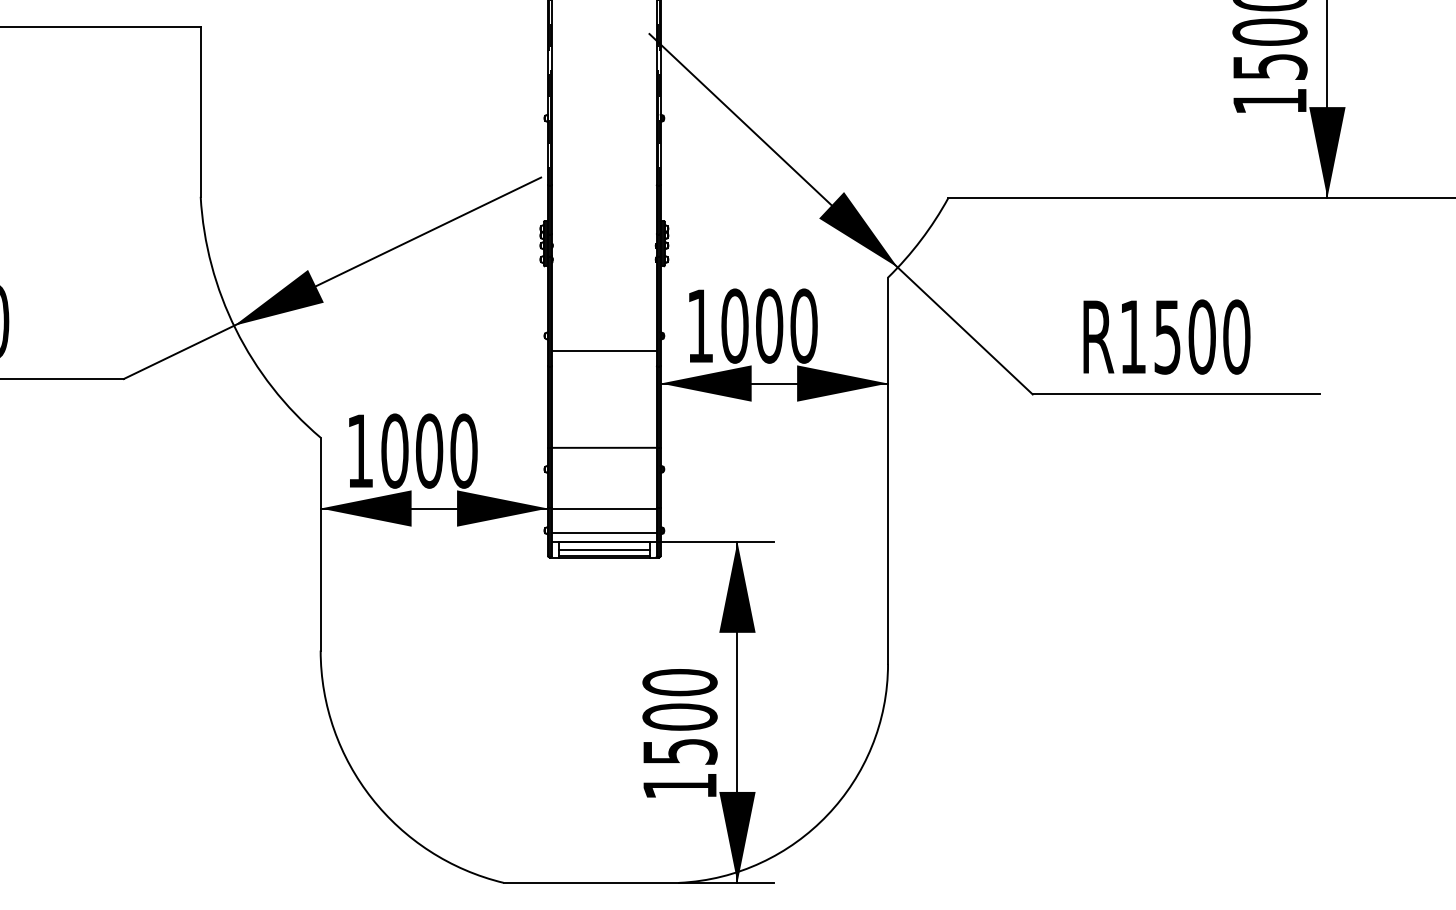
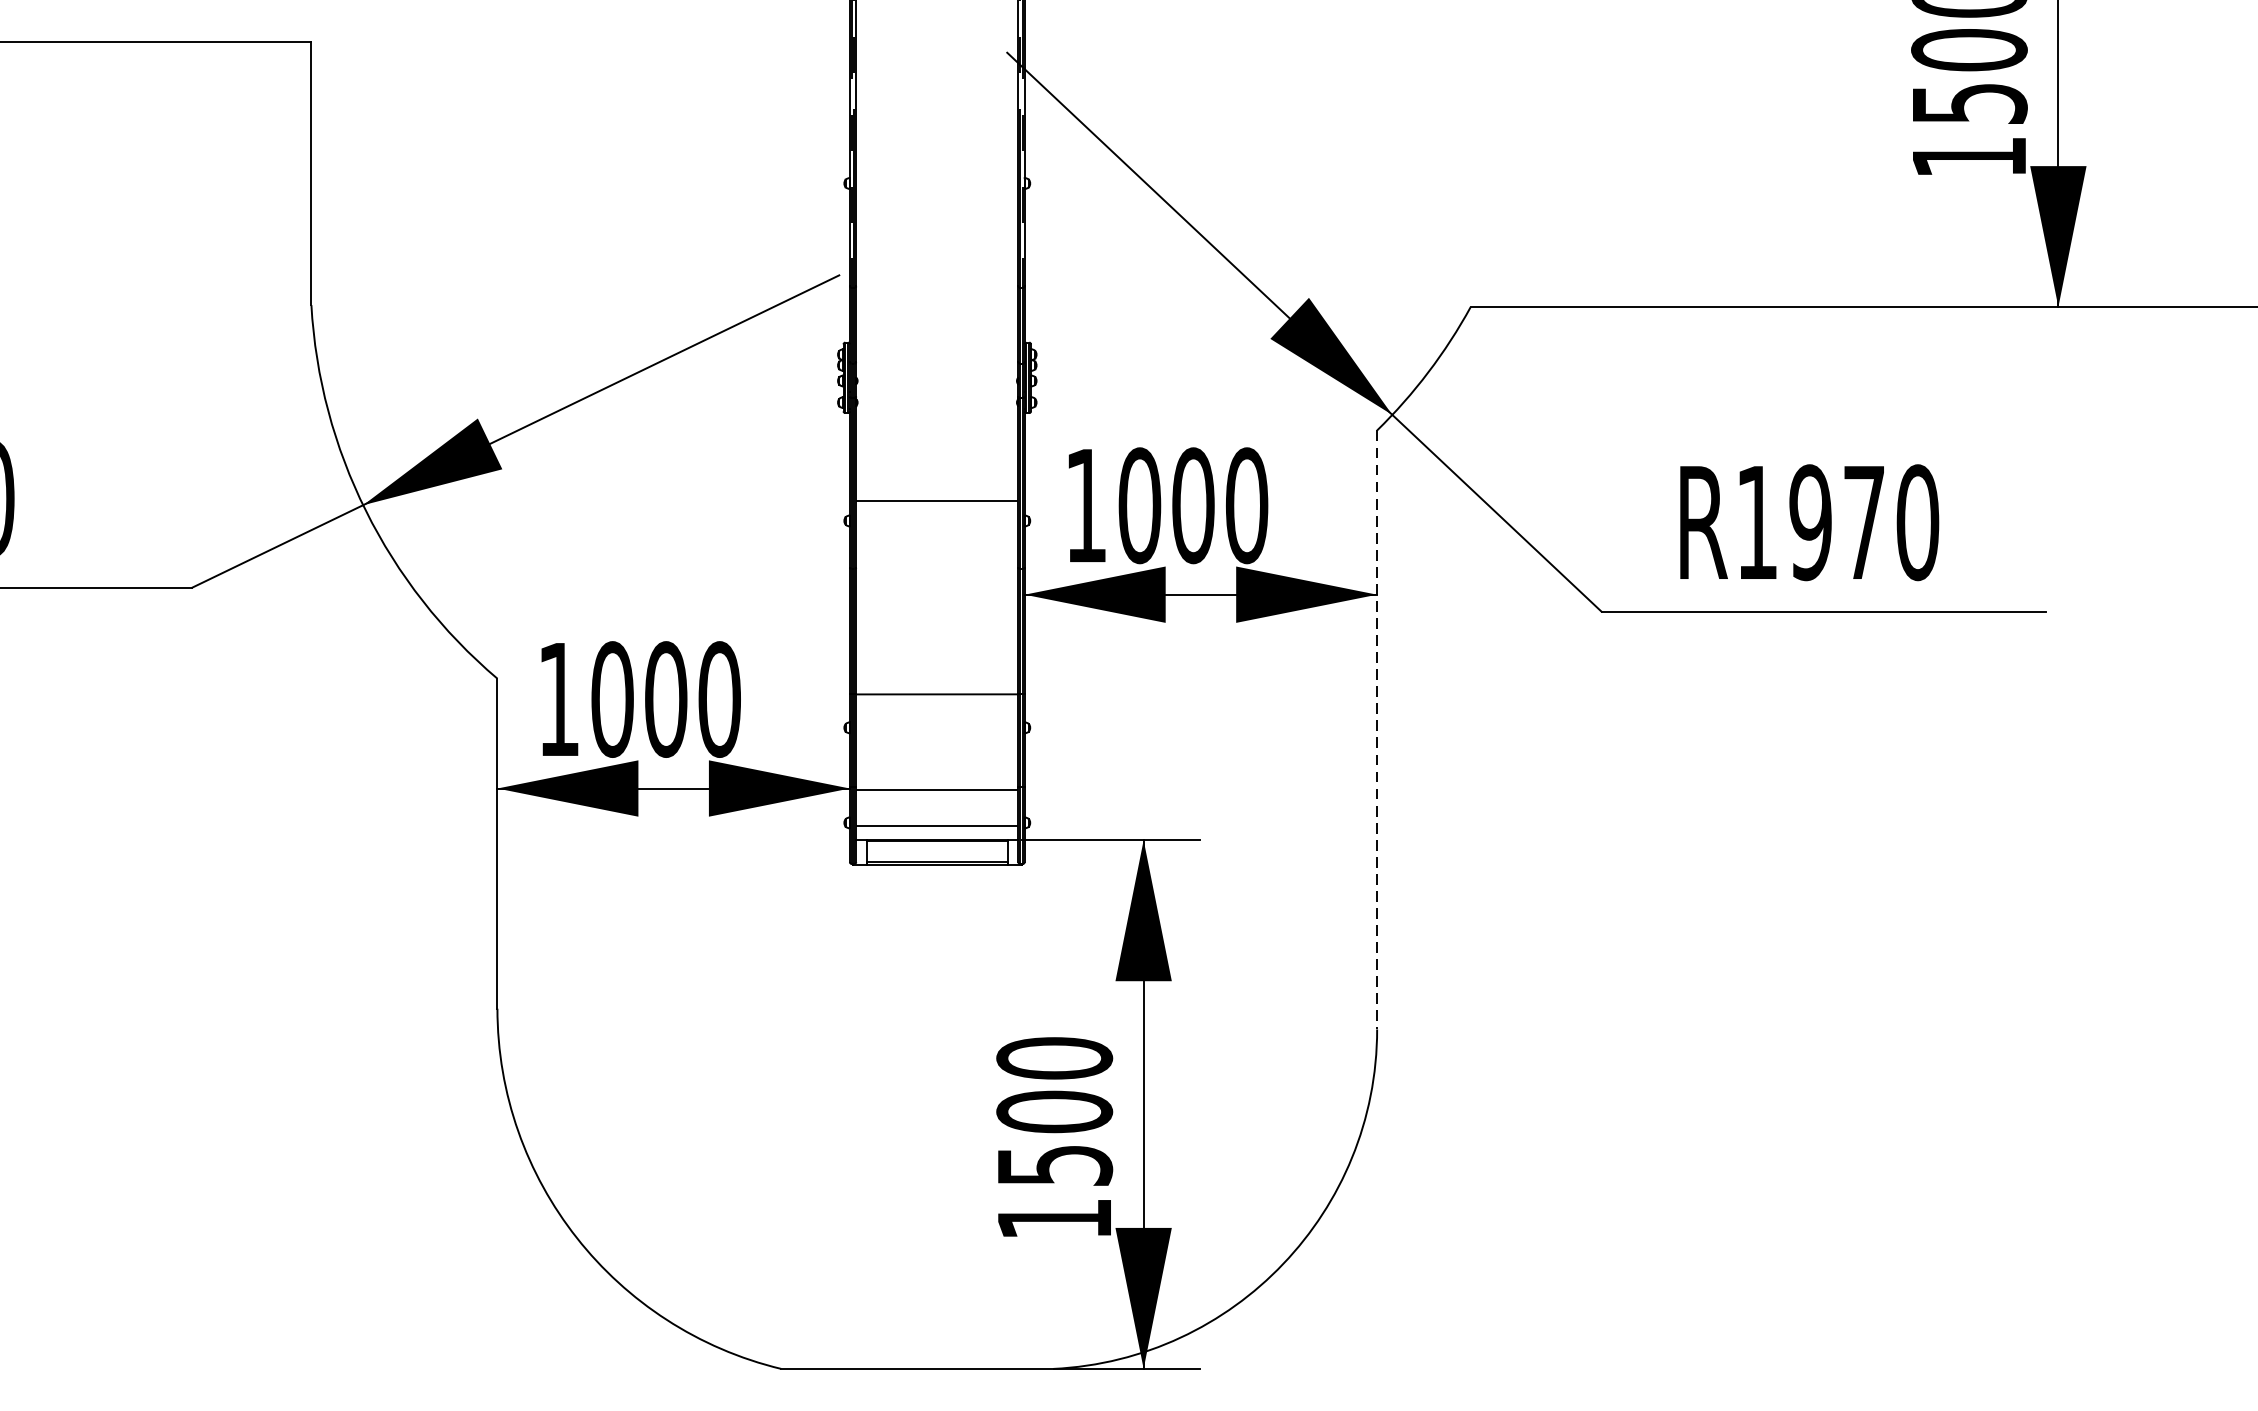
text: (1184, 336) -> (1836, 521), R1500 -> R1970
line: (604, 350) -> (937, 500), moved
line: (888, 471) -> (1377, 731), solid -> dashed
line: (603, 550) -> (935, 853), removed

